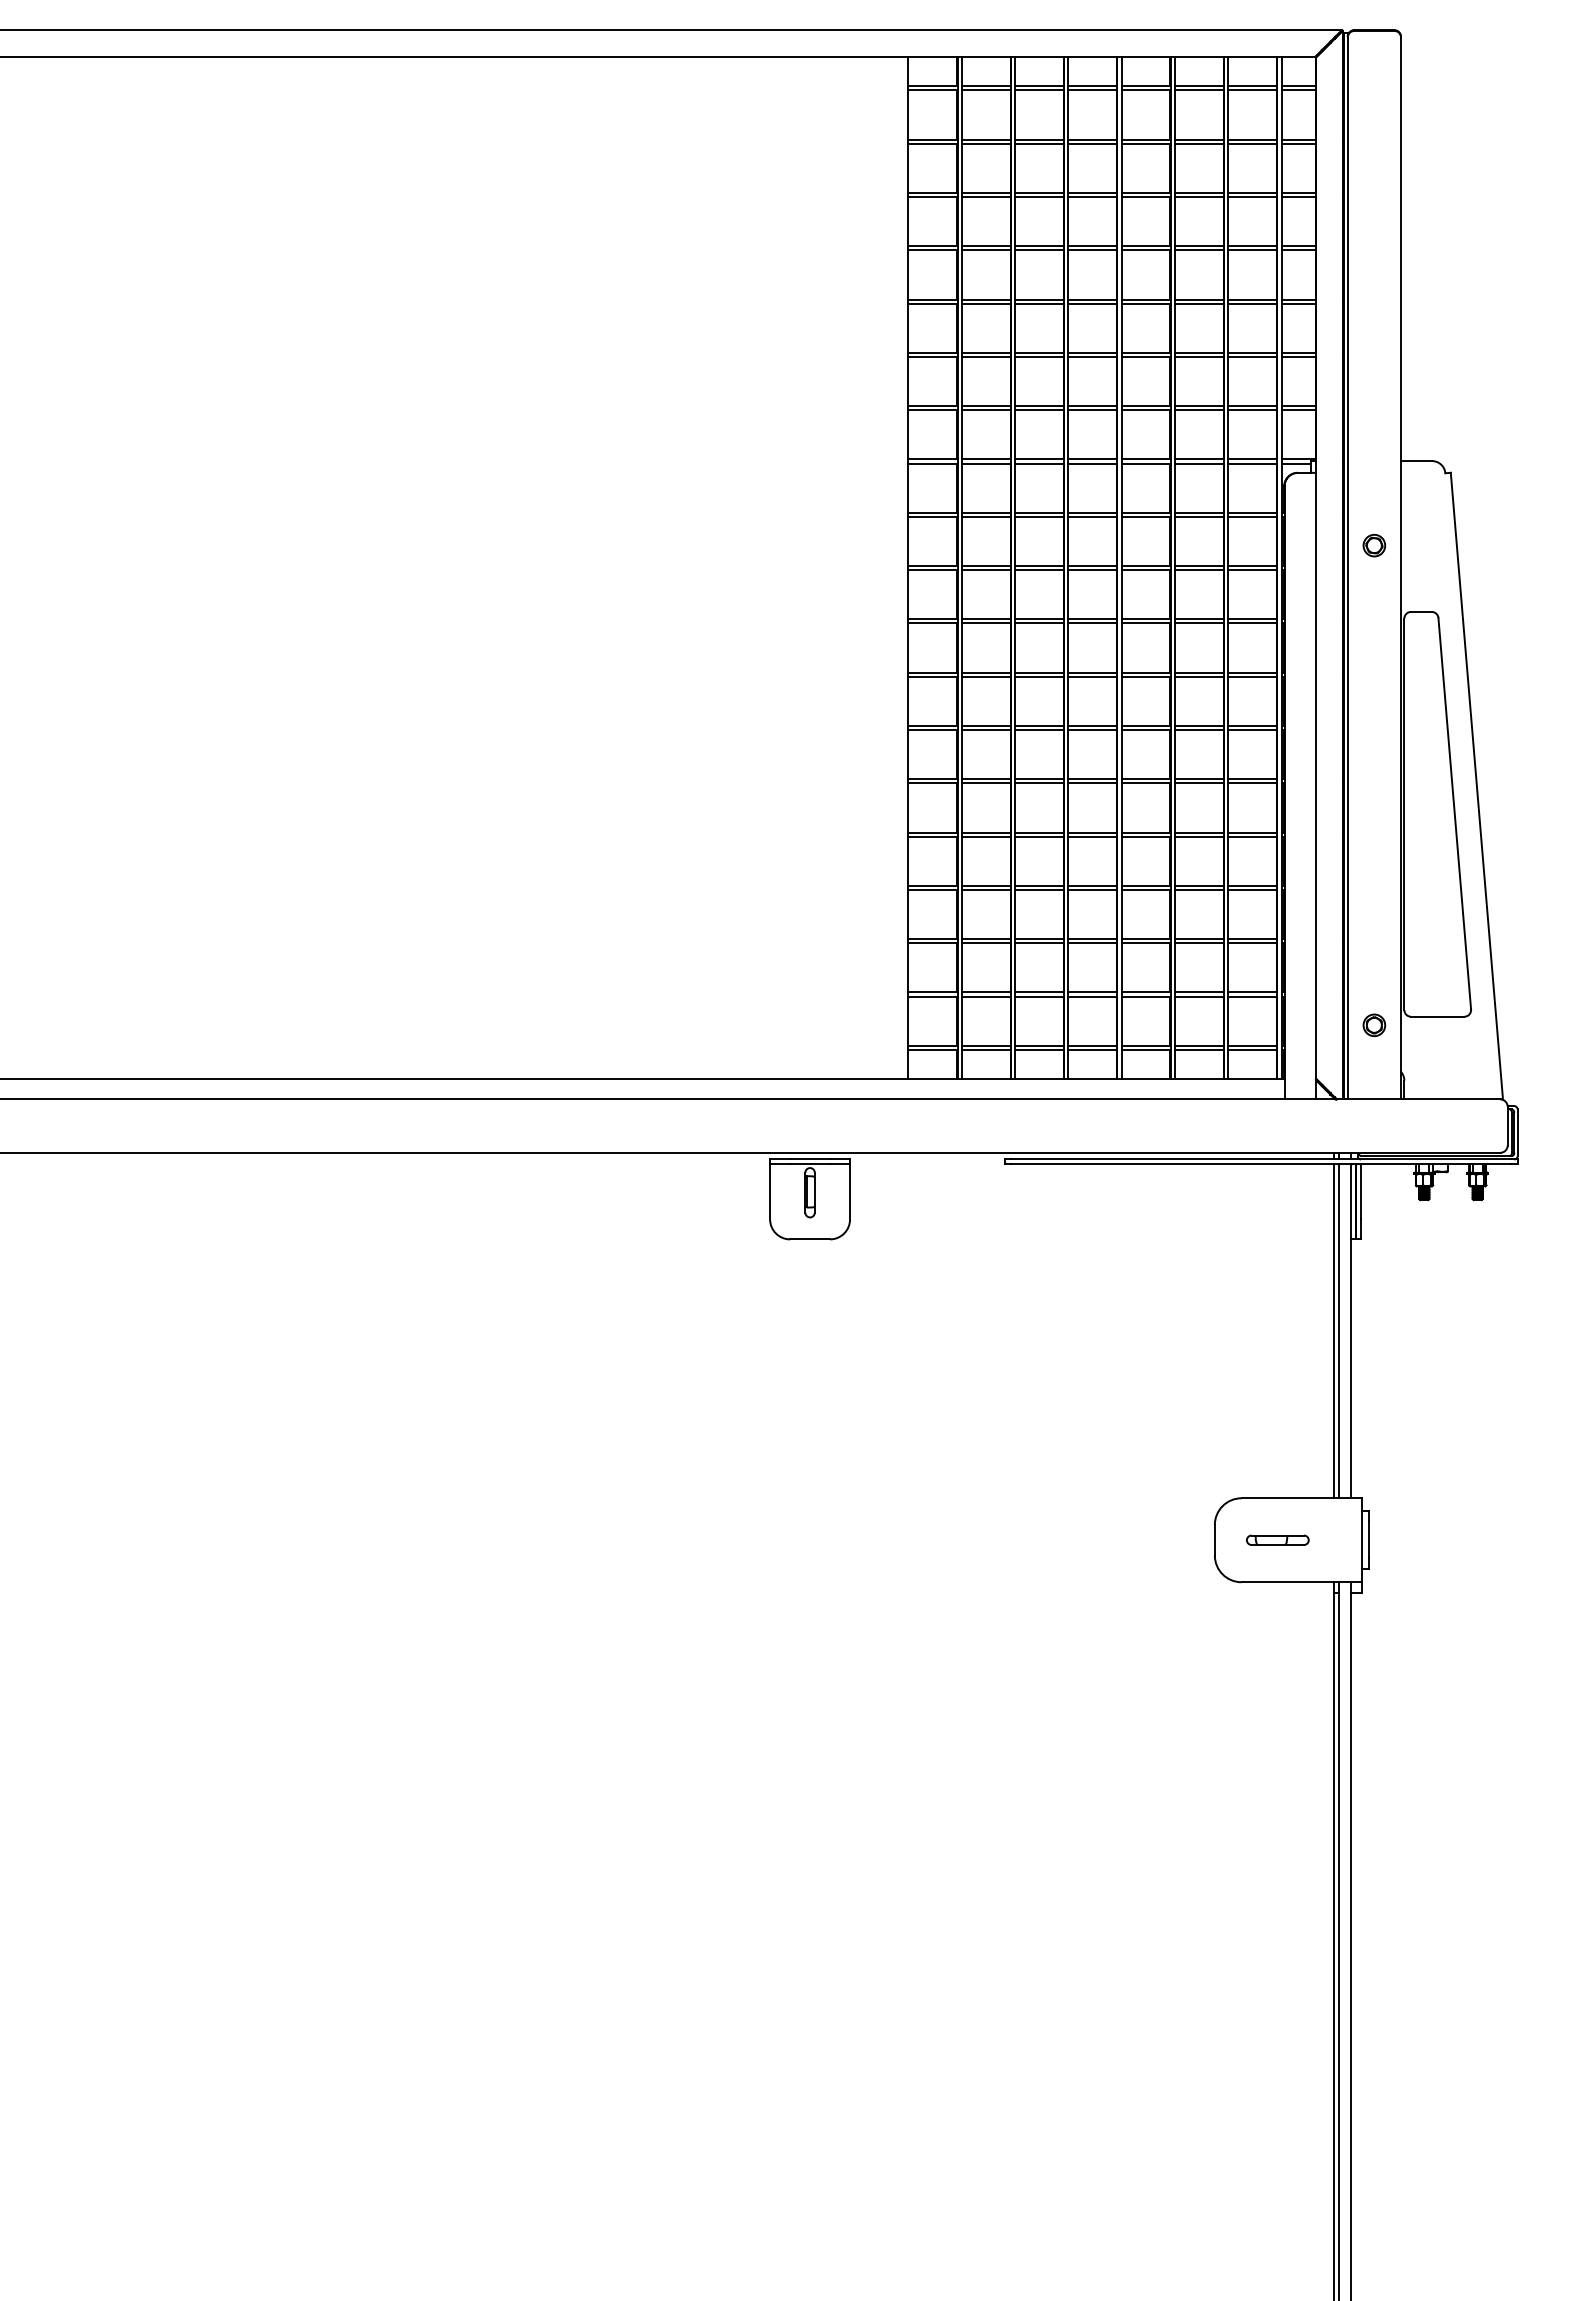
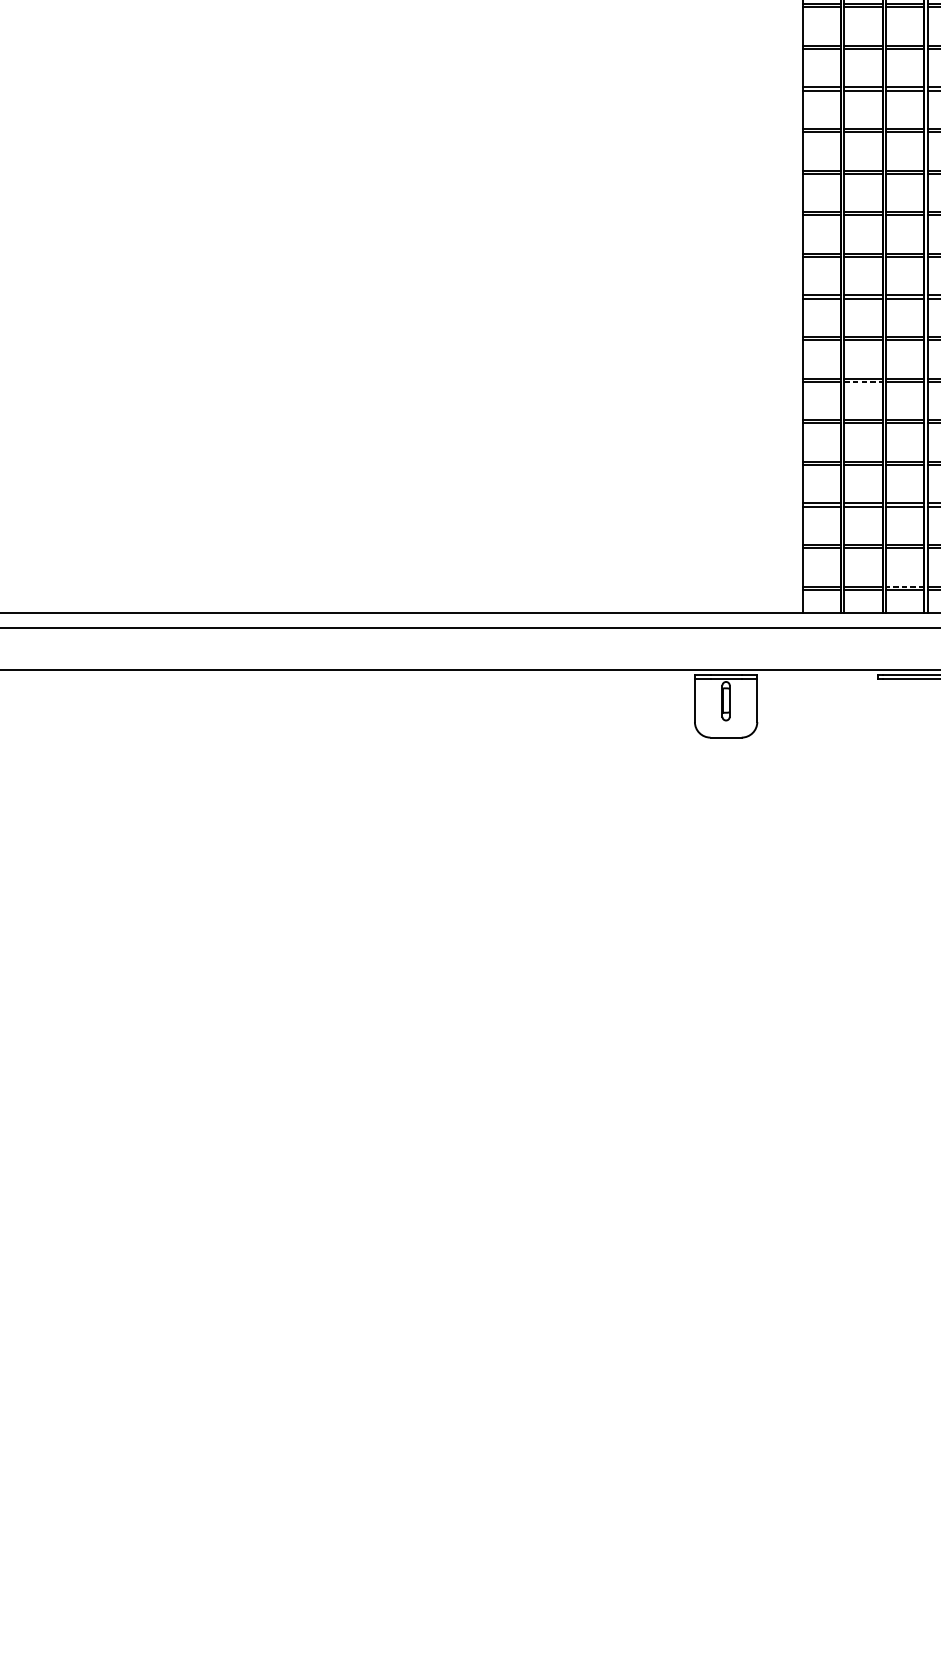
line: (986, 783) -> (863, 381), solid -> dashed
line: (1039, 1045) -> (905, 586), solid -> dashed

